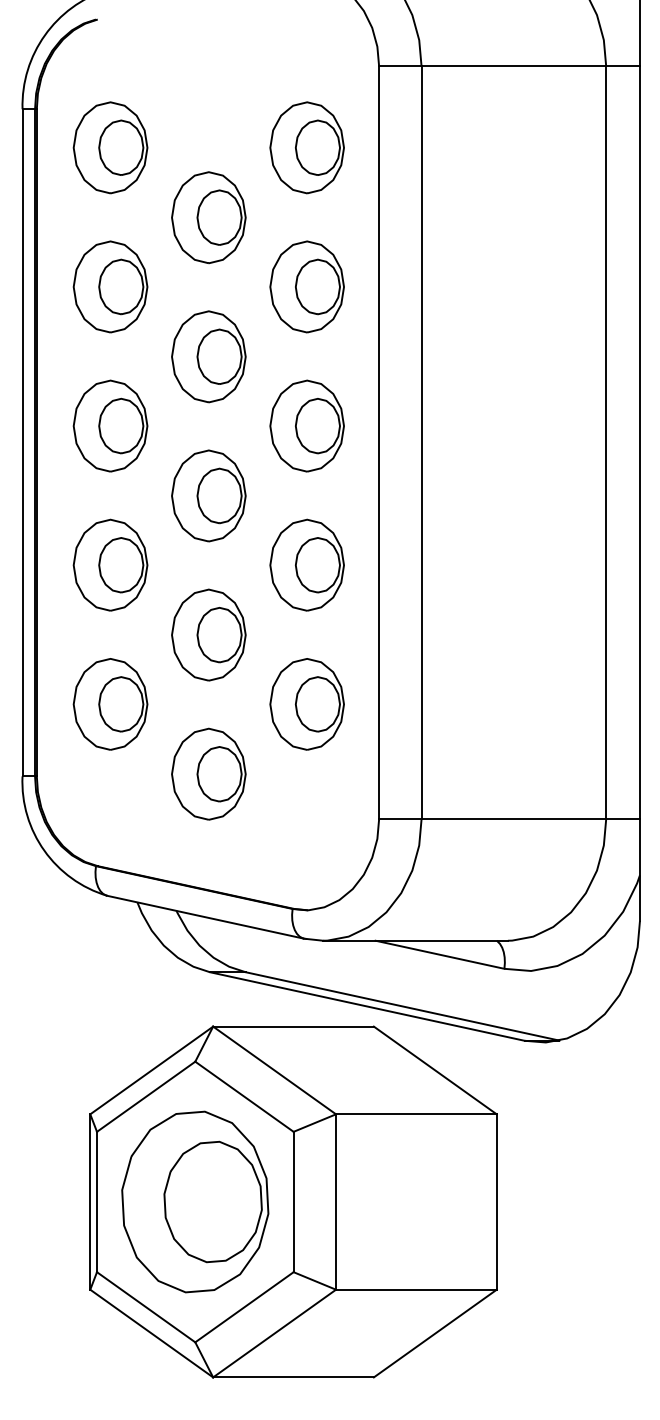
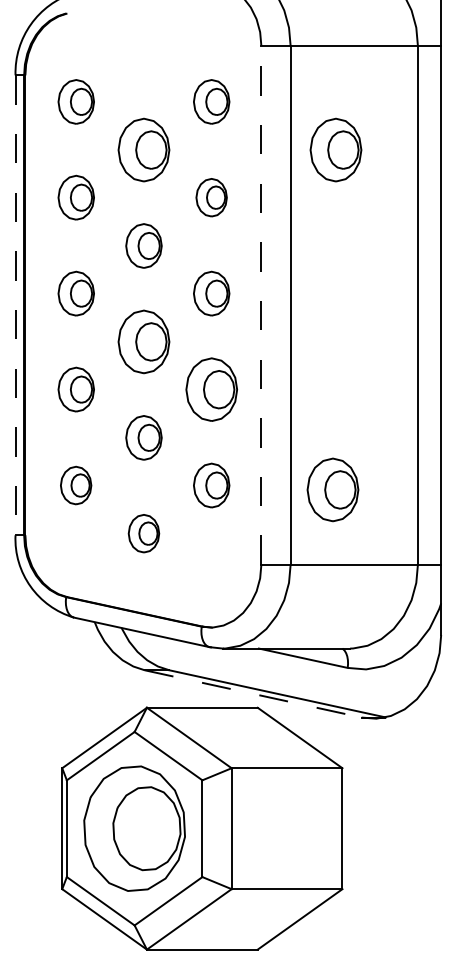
part: (110, 147) -> (76, 101), size x0.7
part: (306, 147) -> (211, 101), size x0.7
part: (486, 216) -> (335, 149), added
part: (110, 286) -> (76, 197), size x0.7
part: (306, 286) -> (211, 197), size x0.6
part: (208, 356) -> (143, 245), size x0.7
part: (110, 425) -> (76, 293), size x0.7
part: (306, 425) -> (211, 293), size x0.7
line: (379, 441) -> (261, 304), solid -> dashed
line: (22, 443) -> (15, 305), solid -> dashed
part: (110, 564) -> (76, 389), size x0.7
part: (208, 634) -> (143, 437), size x0.7
part: (109, 704) -> (75, 485), size x0.6
part: (306, 704) -> (211, 485), size x0.7
part: (482, 710) -> (332, 489), added
part: (208, 773) -> (143, 533), size x0.6
line: (367, 1005) -> (253, 693), solid -> dashed

